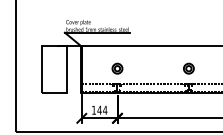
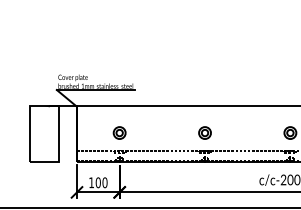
text: (102, 110) -> (101, 182), 144 -> 100

